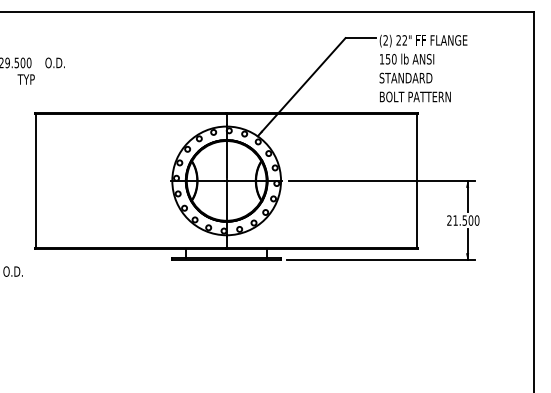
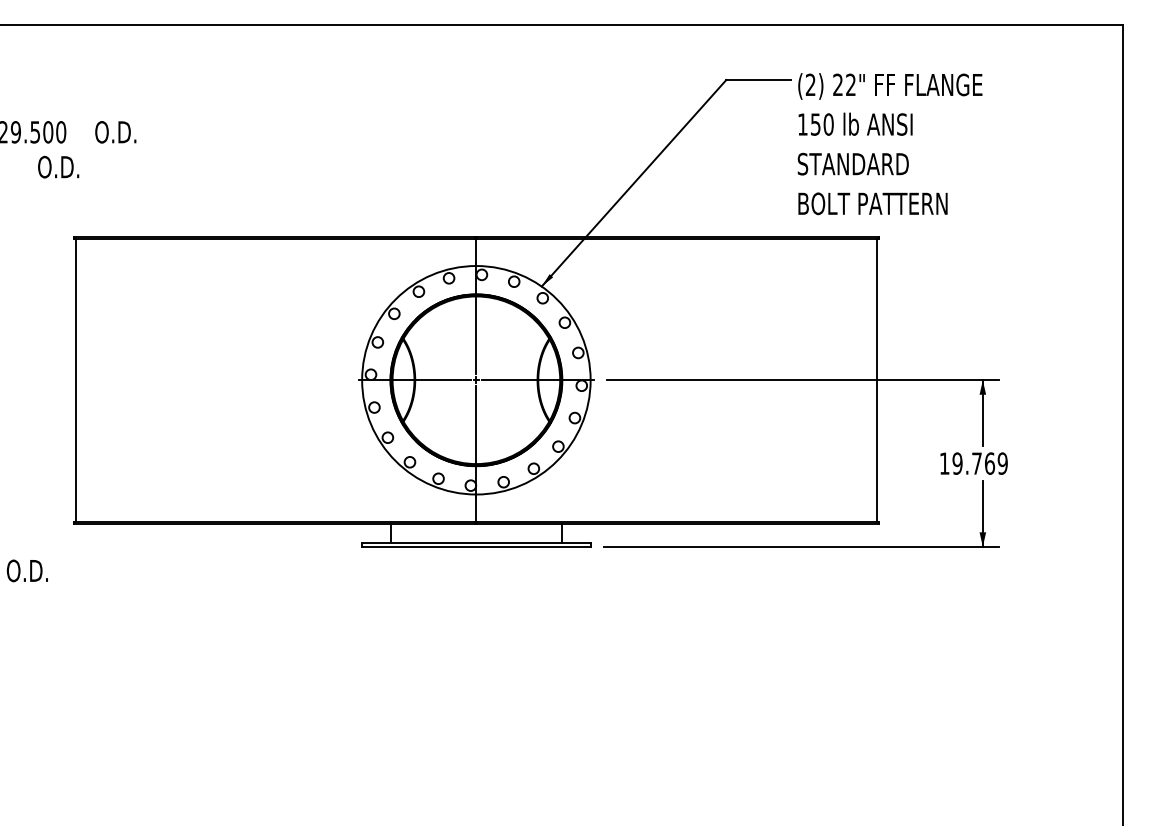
text: (27, 79) -> (57, 167), TYP -> O.D.
text: (463, 220) -> (974, 463), 21.500 -> 19.769

